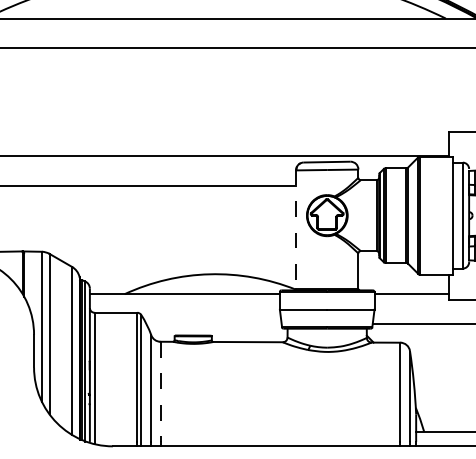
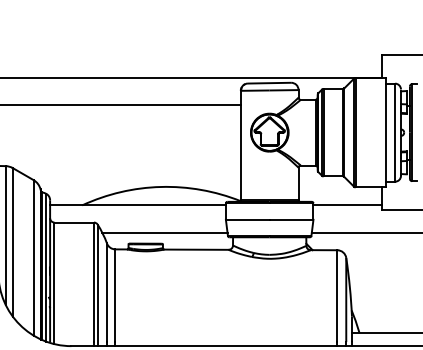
line: (295, 229) -> (240, 145), dashed -> solid
line: (213, 323) -> (164, 232), added
line: (160, 392) -> (115, 296), dashed -> solid

